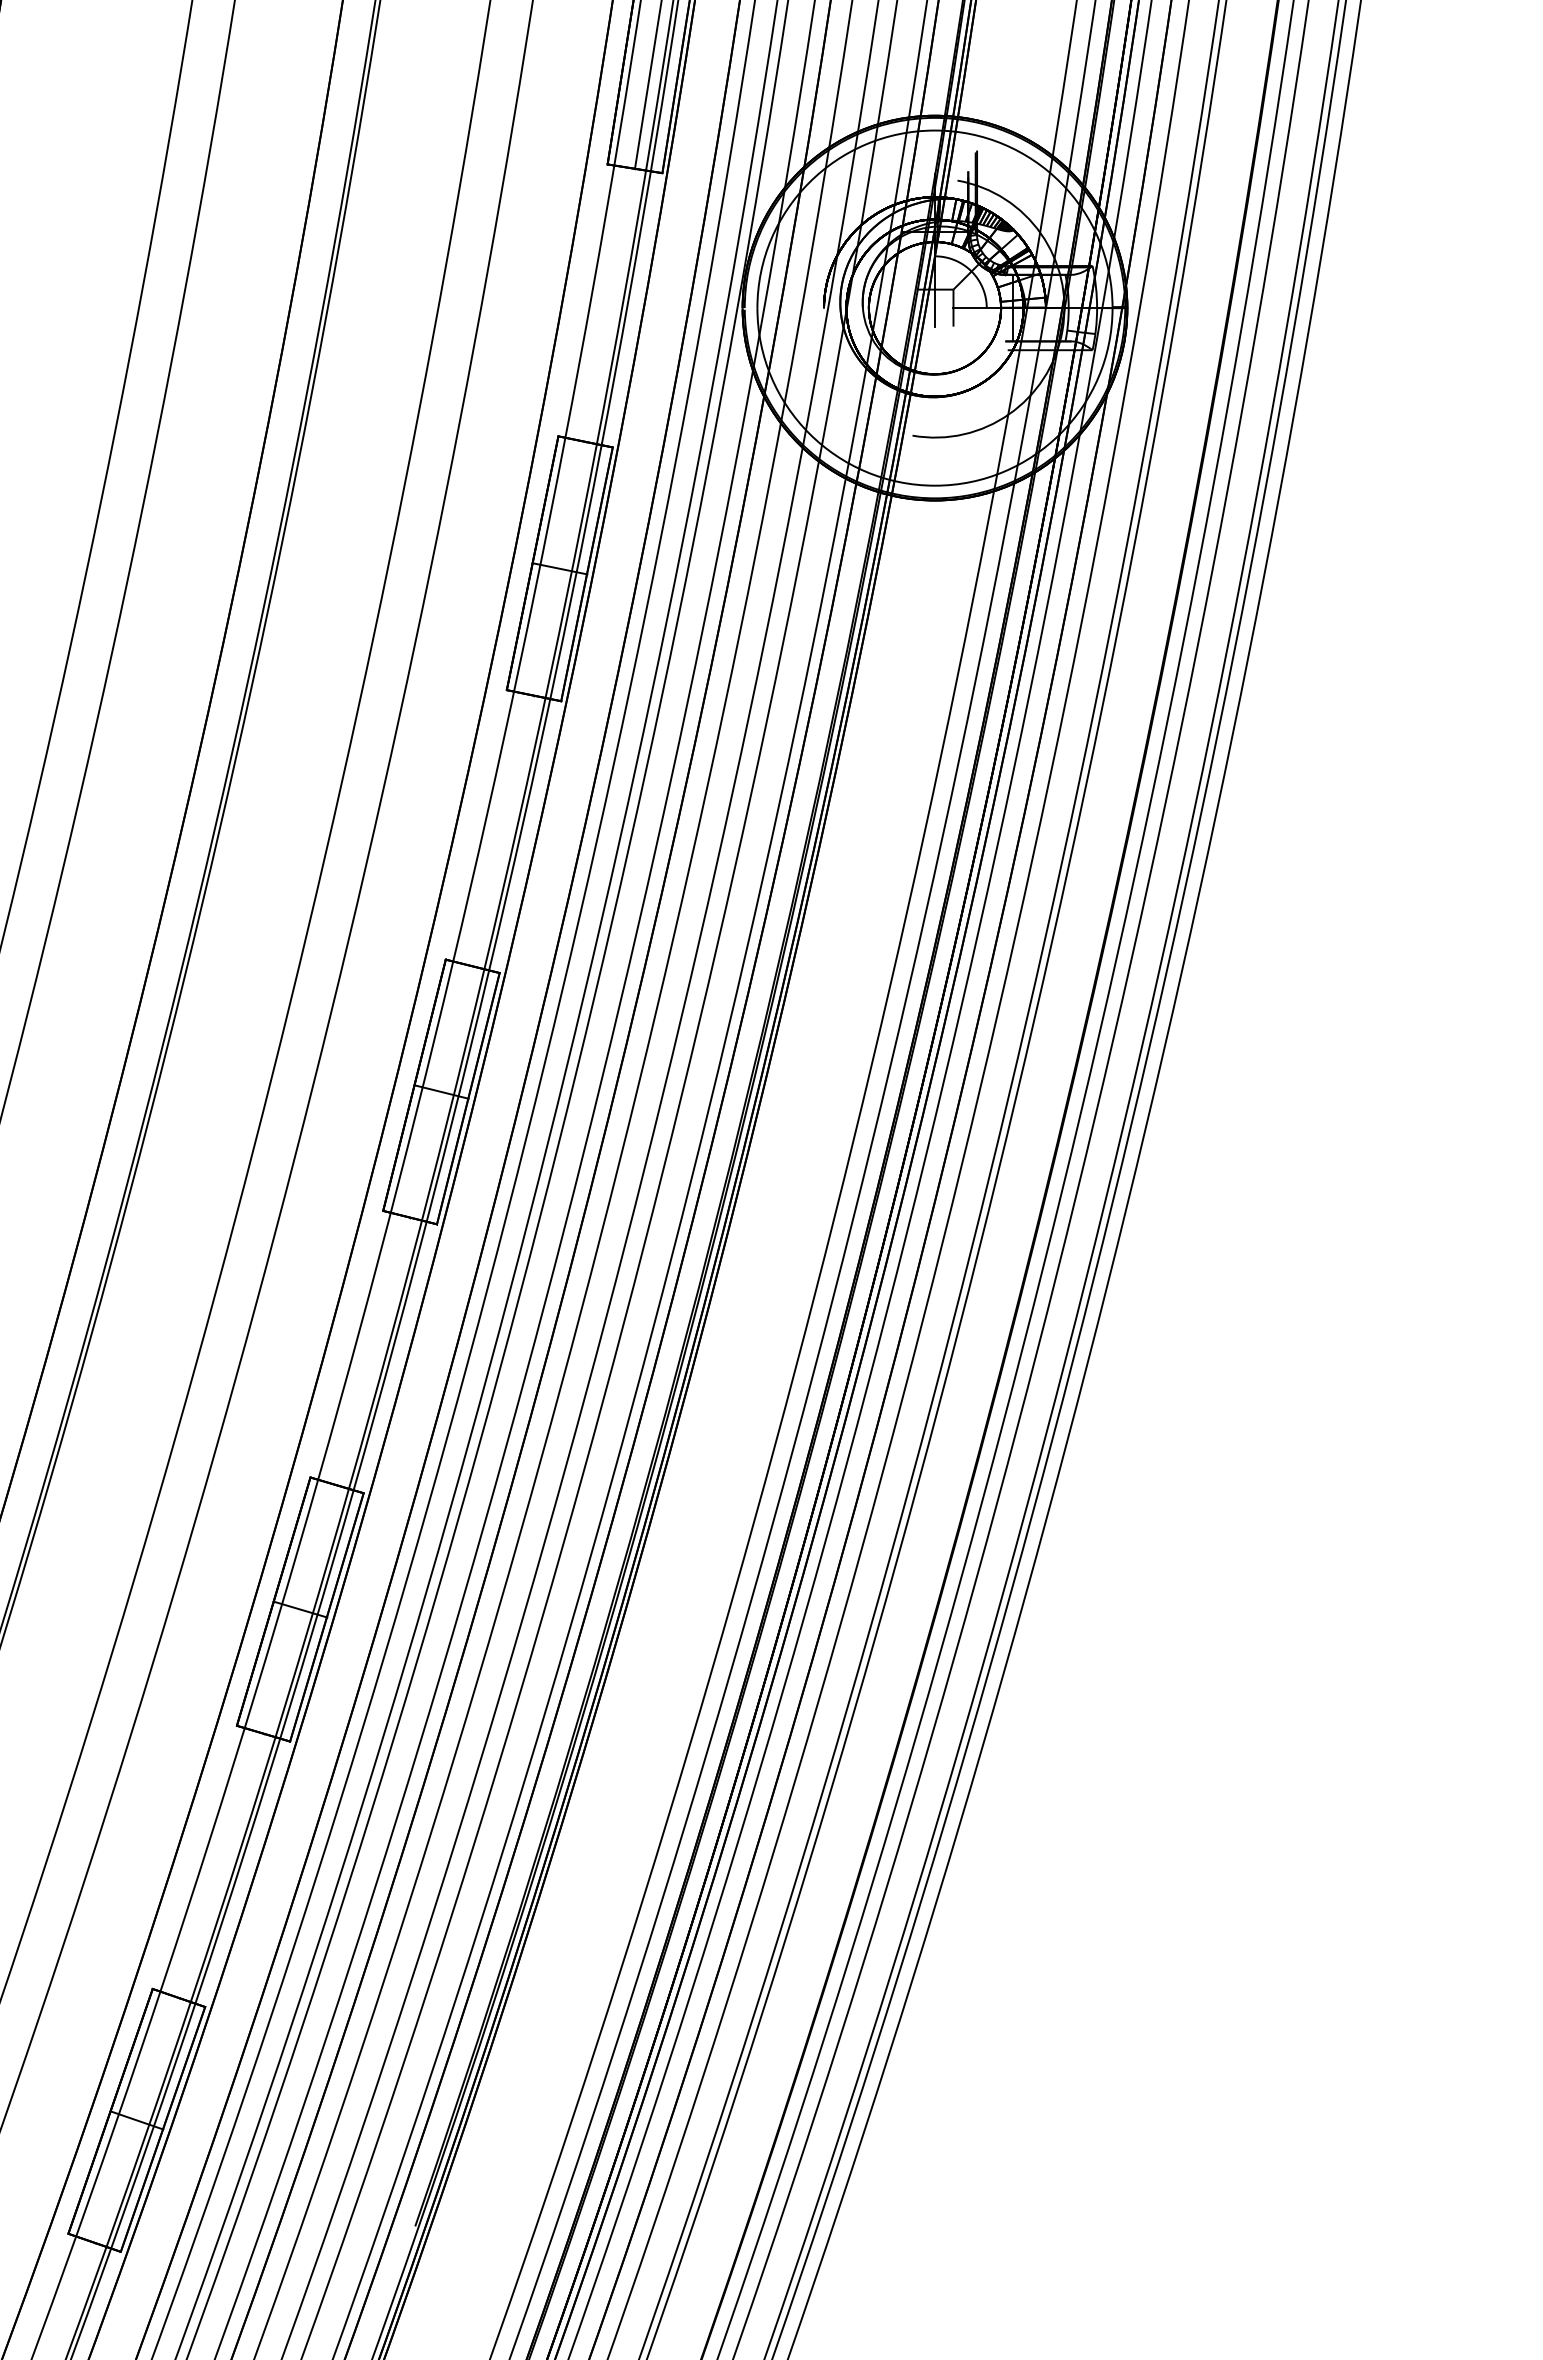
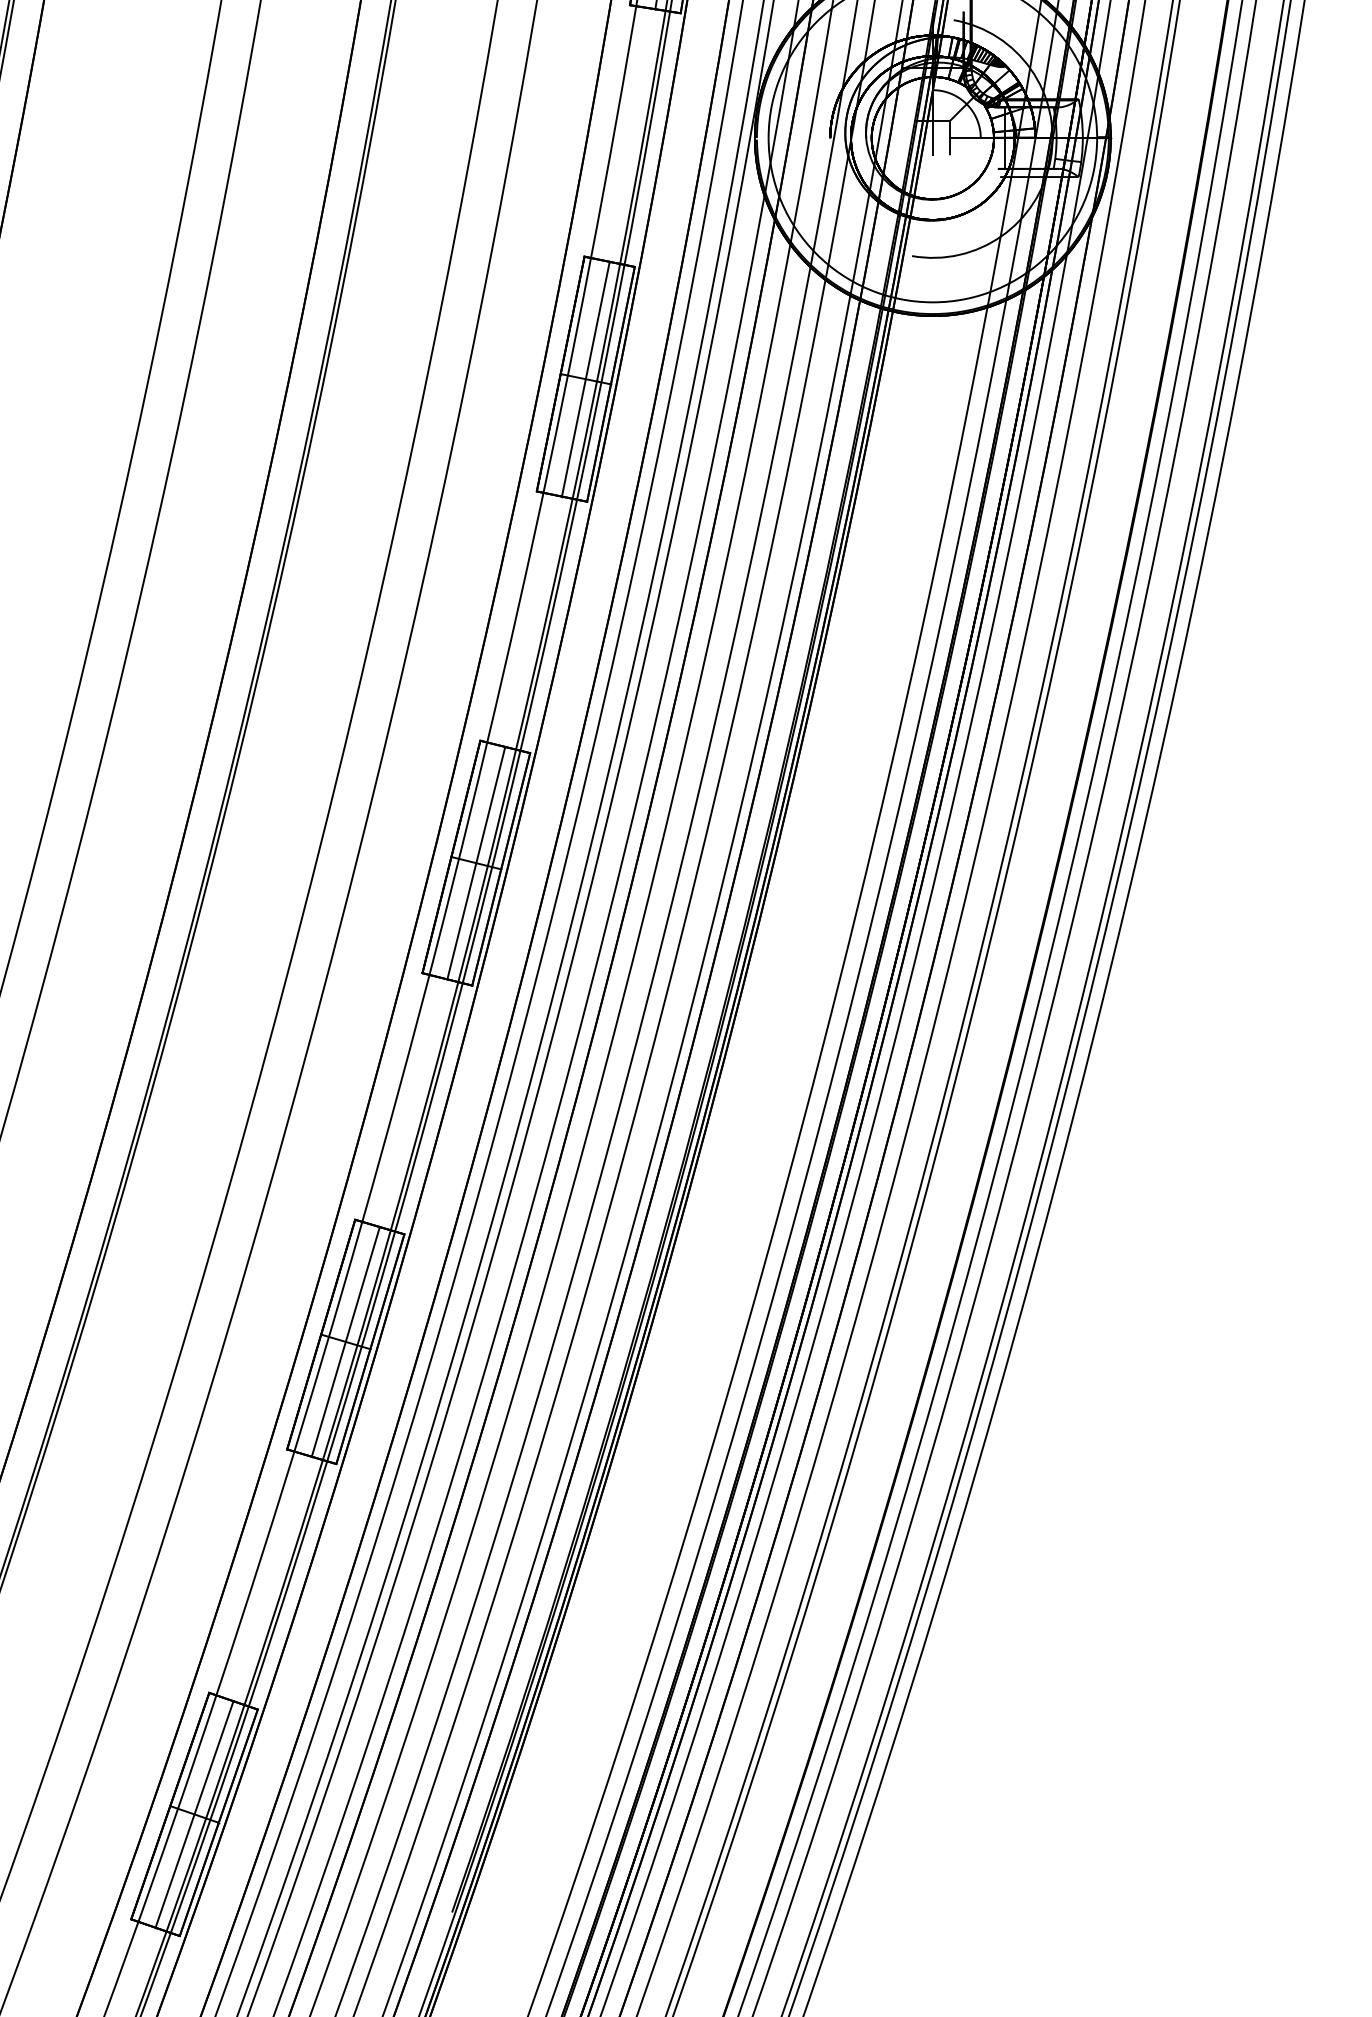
line: (559, 568) -> (585, 378), added
line: (441, 1091) -> (476, 862), added
line: (300, 1609) -> (345, 1341), added
line: (136, 2120) -> (194, 1814), added

